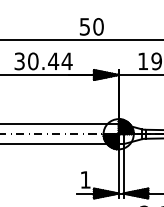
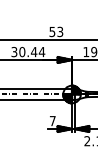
text: (98, 26) -> (60, 31), 50 -> 53
text: (85, 180) -> (52, 121), 1 -> 7

